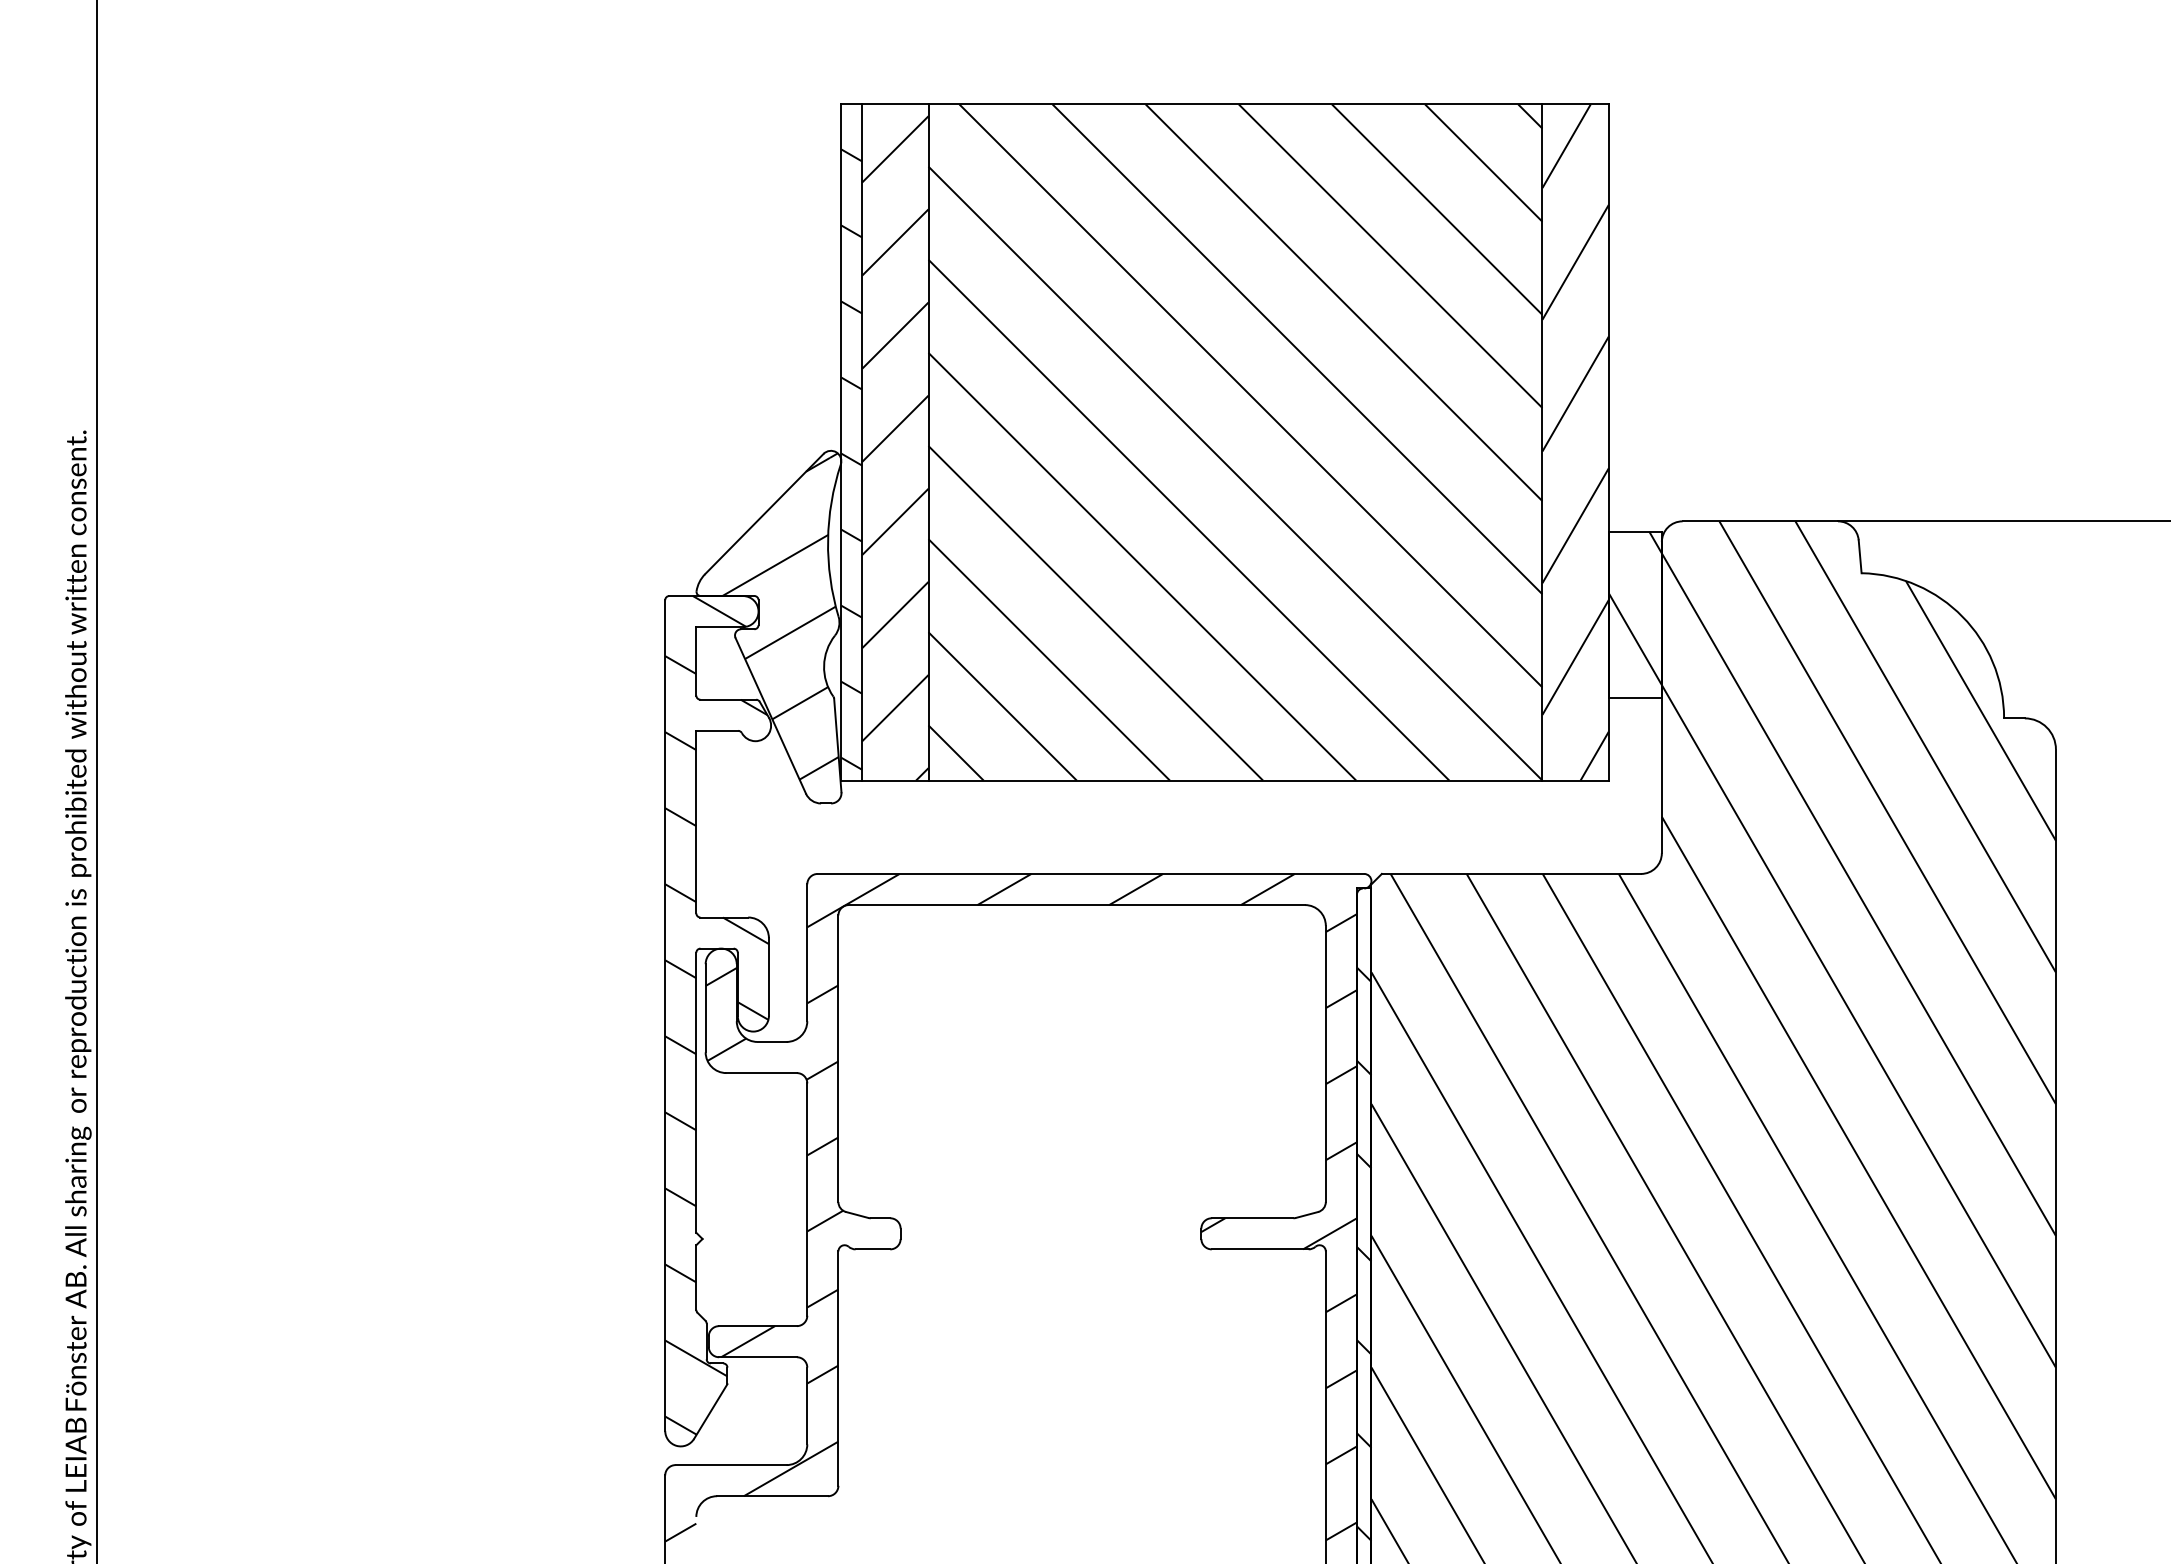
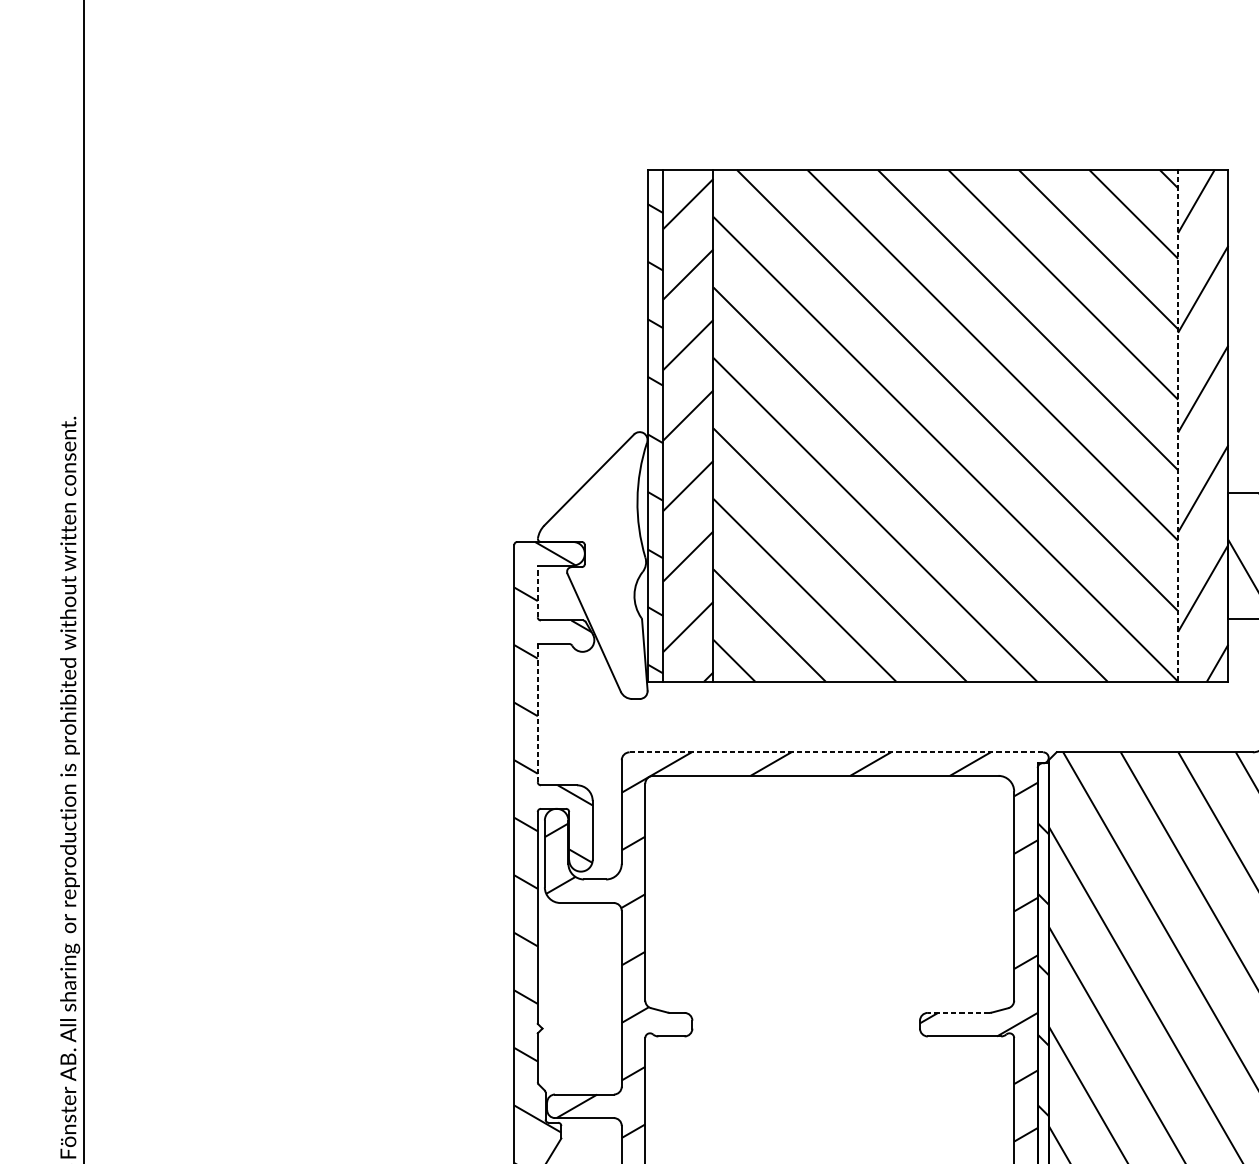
line: (1542, 442) -> (1178, 425), solid -> dashed
hatch: (780, 616) -> (601, 557), removed
line: (696, 660) -> (537, 590), solid -> dashed
line: (696, 821) -> (537, 712), solid -> dashed
line: (1090, 873) -> (836, 751), solid -> dashed
line: (1252, 1218) -> (958, 1013), solid -> dashed

